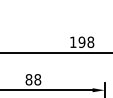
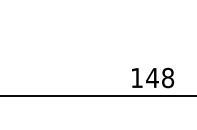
text: (81, 42) -> (151, 78), 198 -> 148

